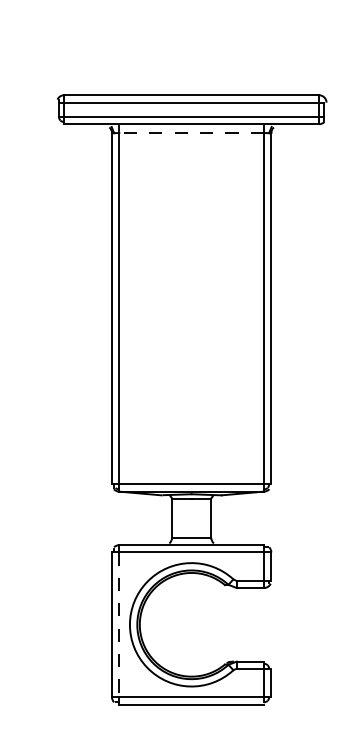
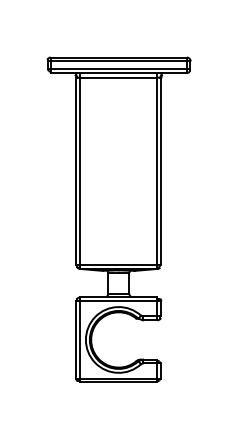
line: (191, 132) -> (118, 77), dashed -> solid
line: (119, 623) -> (80, 339), dashed -> solid

